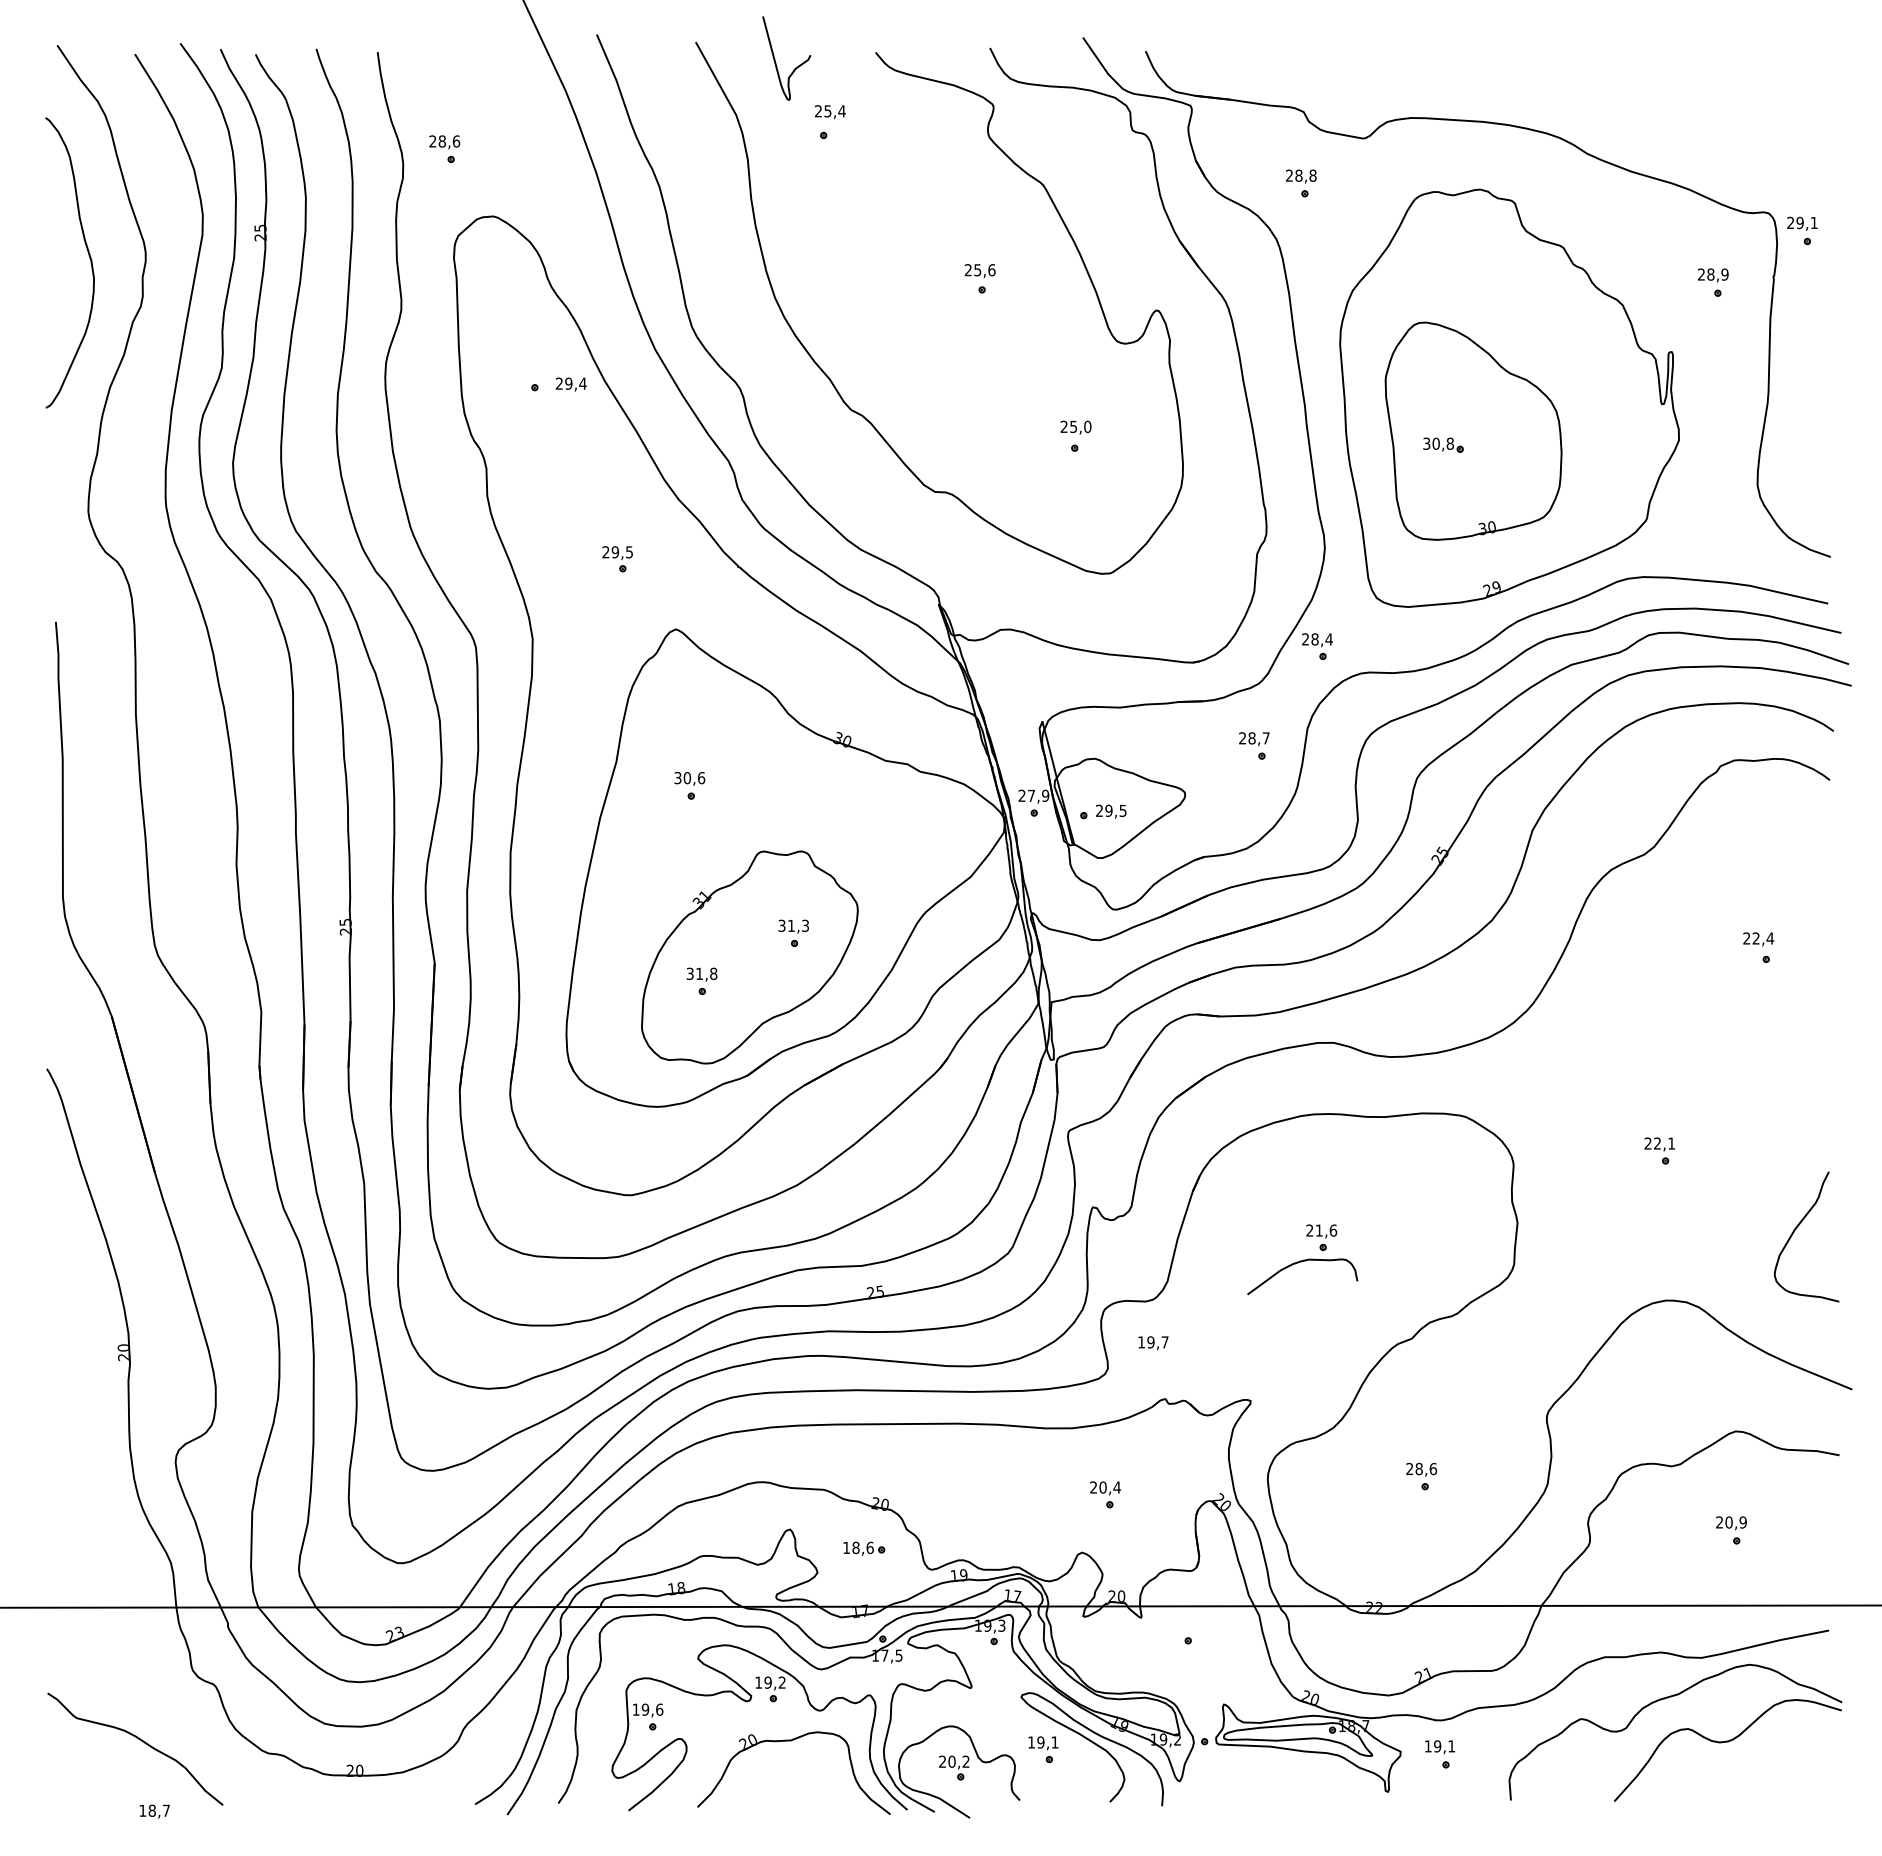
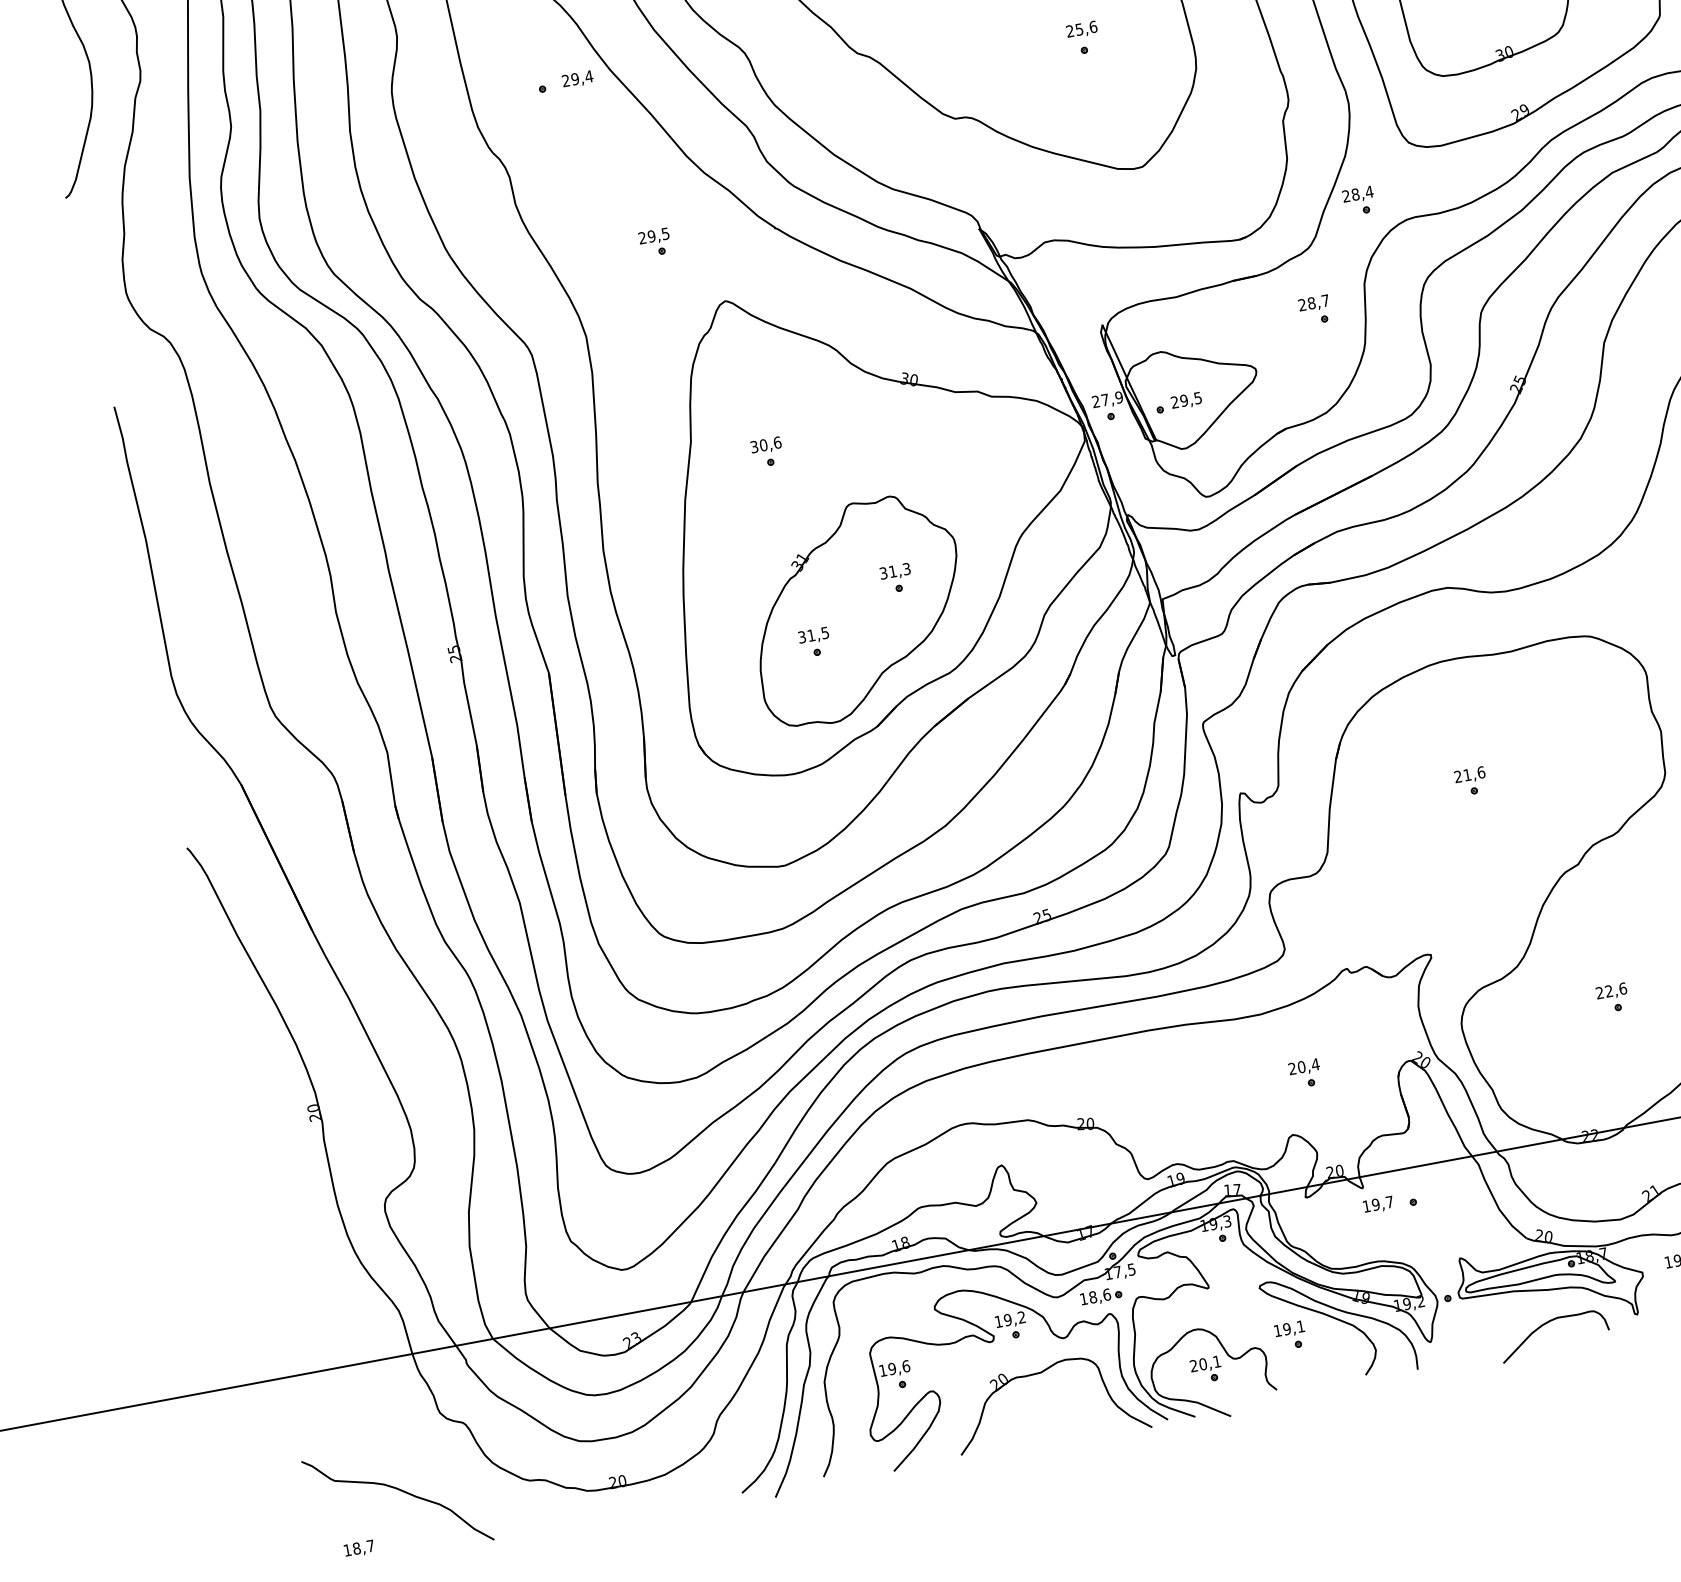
text: (1087, 426) -> (1093, 26), 25,0 -> 25,6
text: (713, 973) -> (824, 632), 31,8 -> 31,5
curve: (1298, 1263) -> (1547, 1323), moved
text: (1153, 1343) -> (1378, 1205), moved
text: (1418, 1469) -> (1608, 991), 28,6 -> 22,6
part: (864, 1548) -> (1101, 1296), moved
text: (965, 1761) -> (1216, 1361), 20,2 -> 20,1
text: (154, 1811) -> (359, 1548), moved

